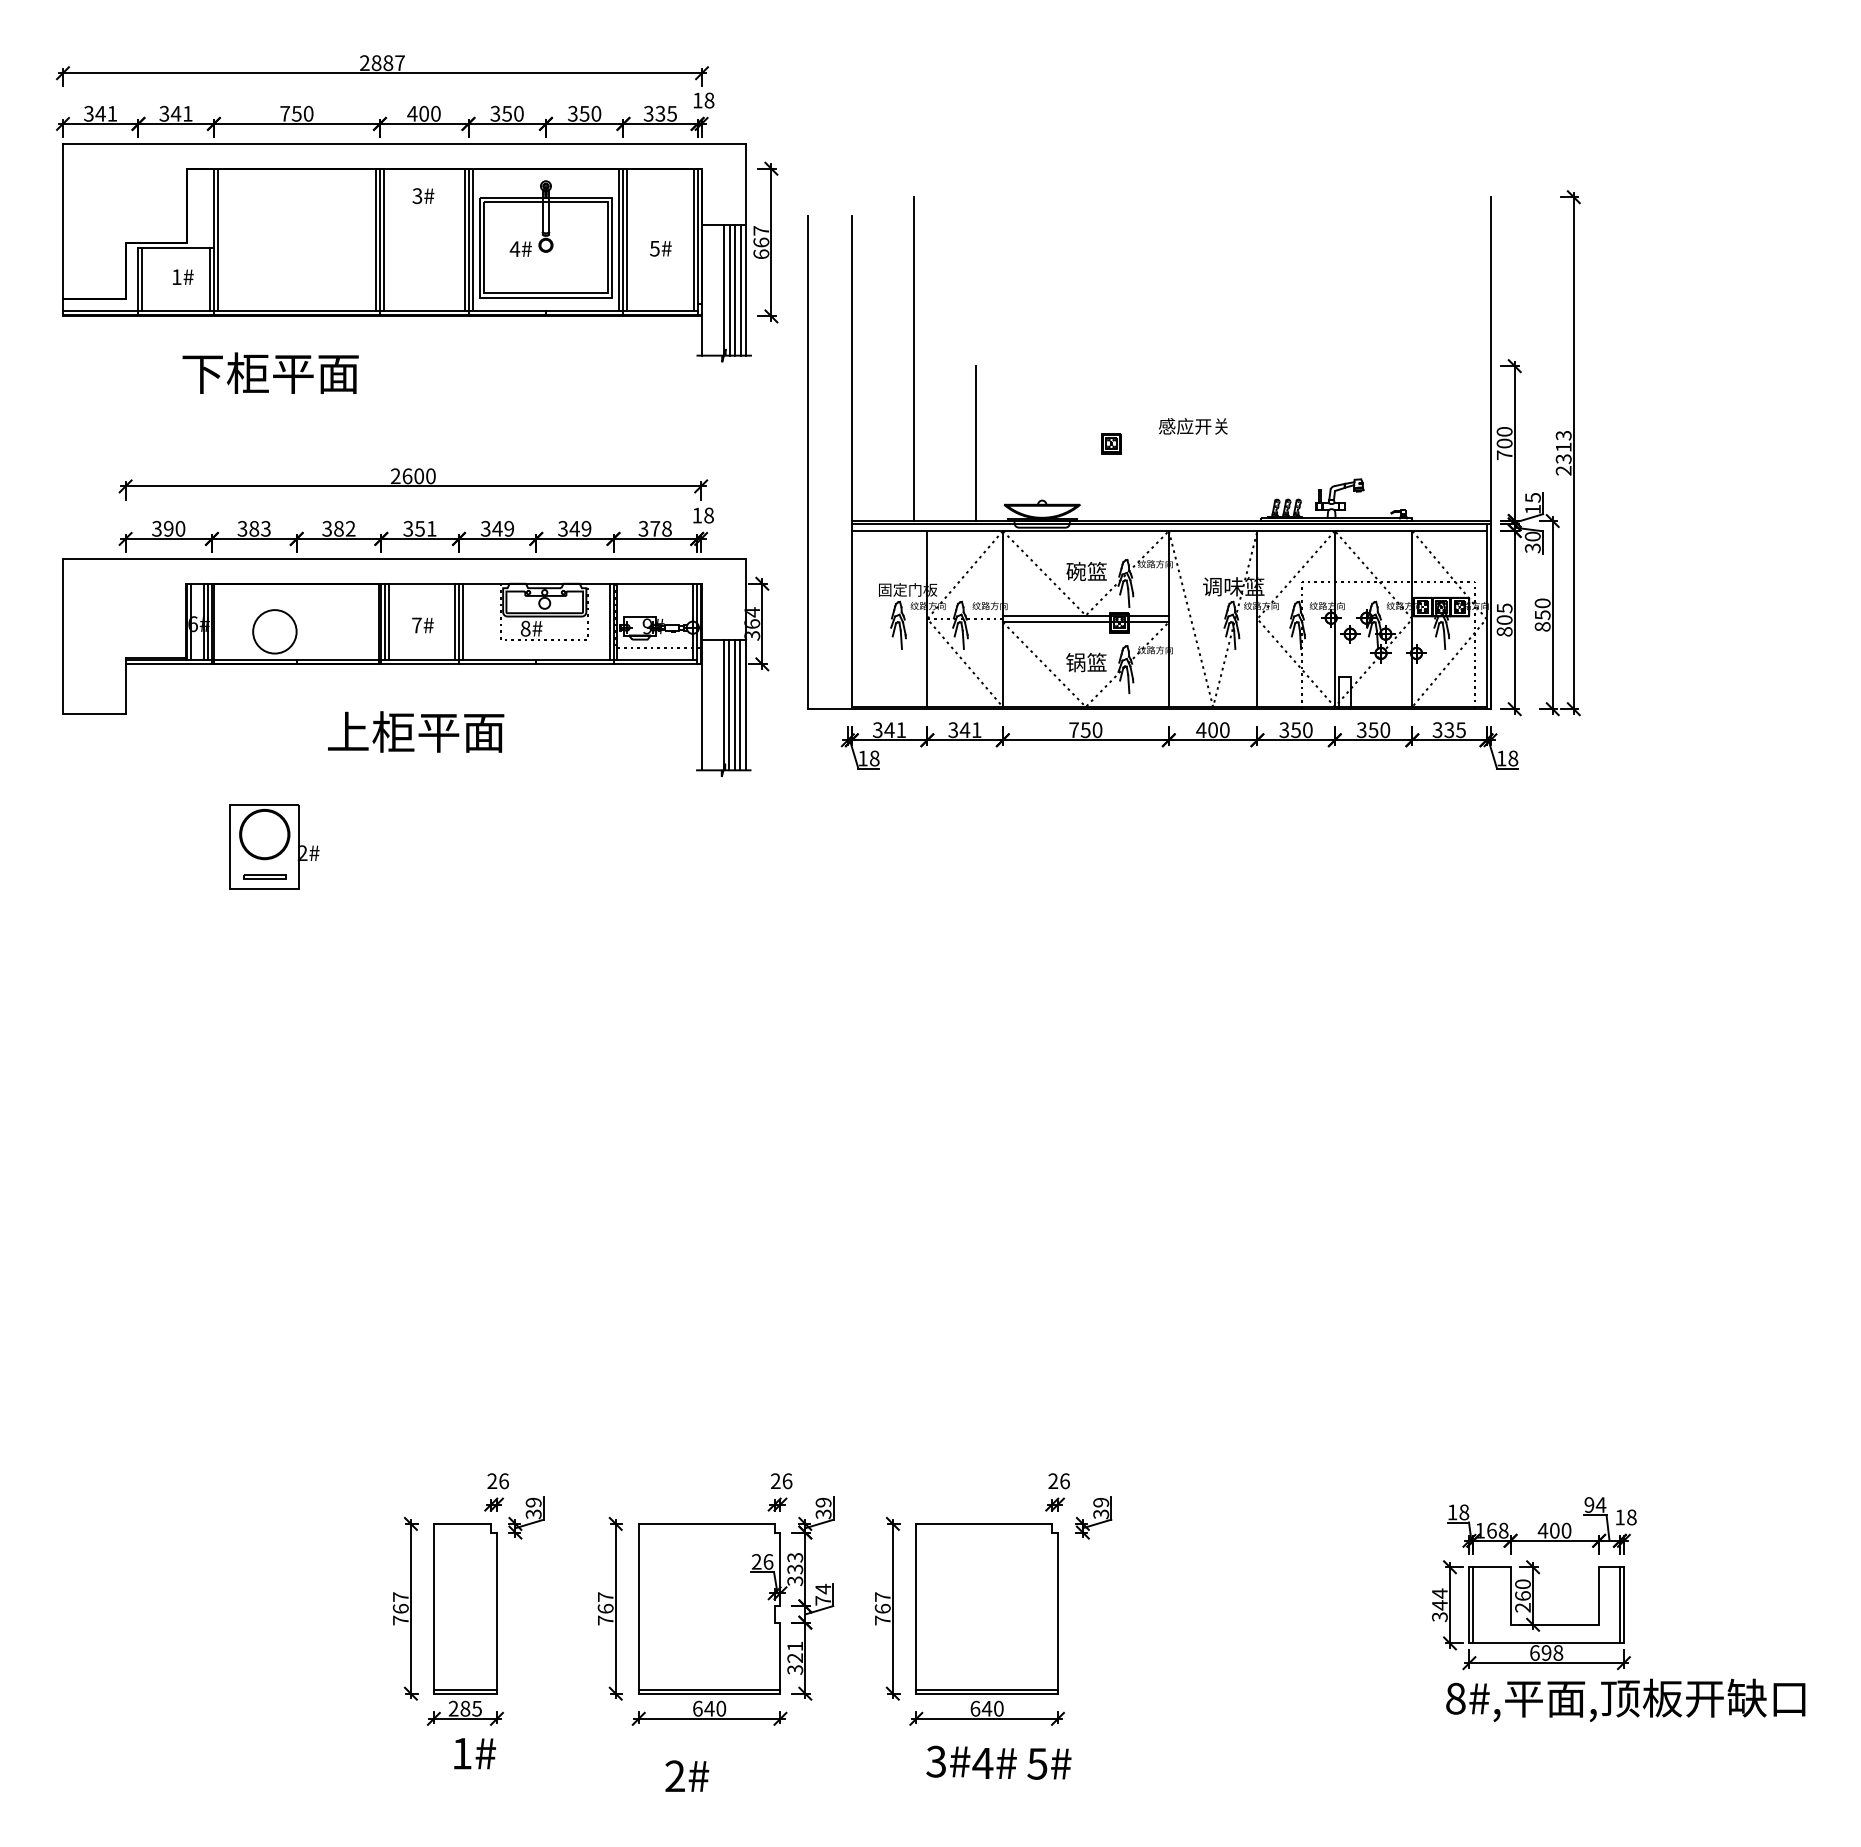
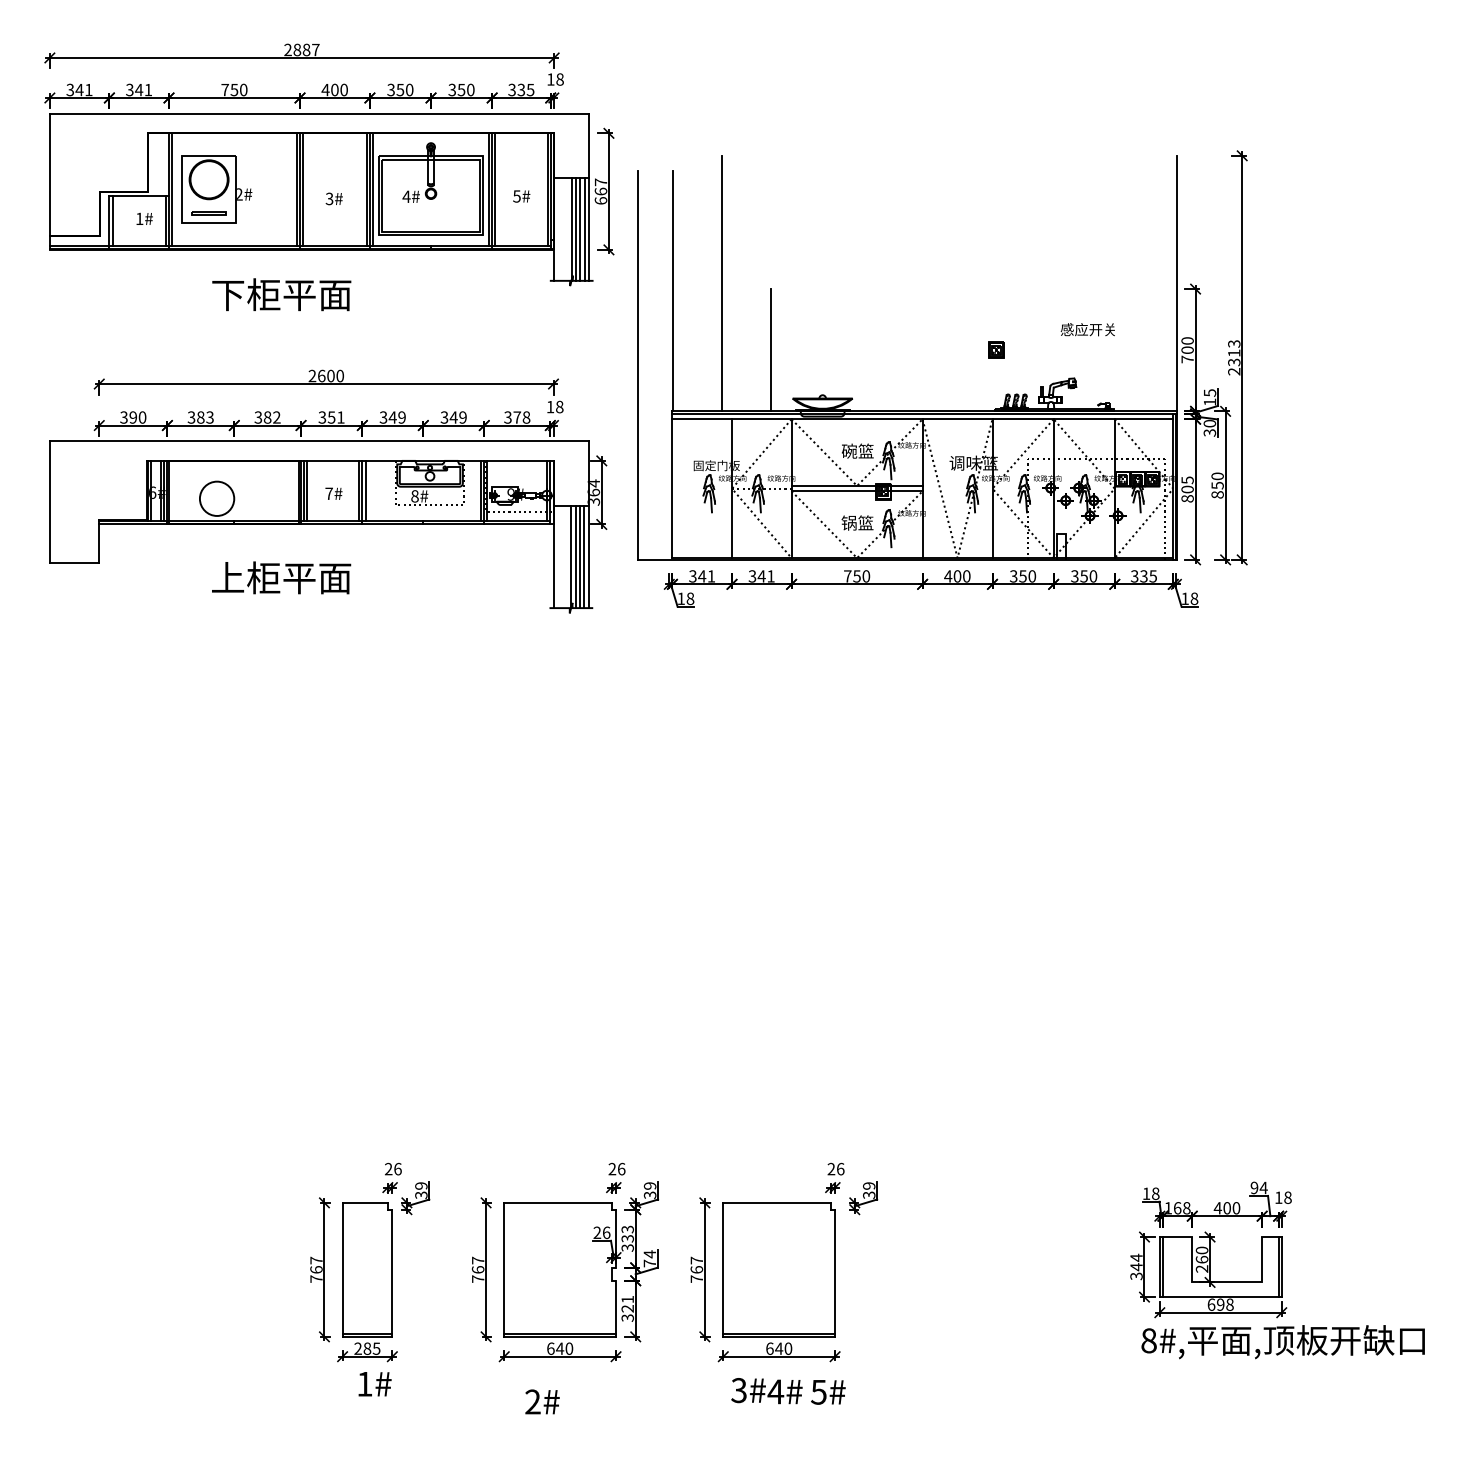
text: (422, 195) -> (333, 198), moved
text: (270, 372) -> (281, 294), moved
text: (1192, 426) -> (1087, 329), moved
part: (1111, 442) -> (996, 349), moved
text: (416, 731) -> (281, 577), moved
part: (274, 846) -> (216, 189), moved

